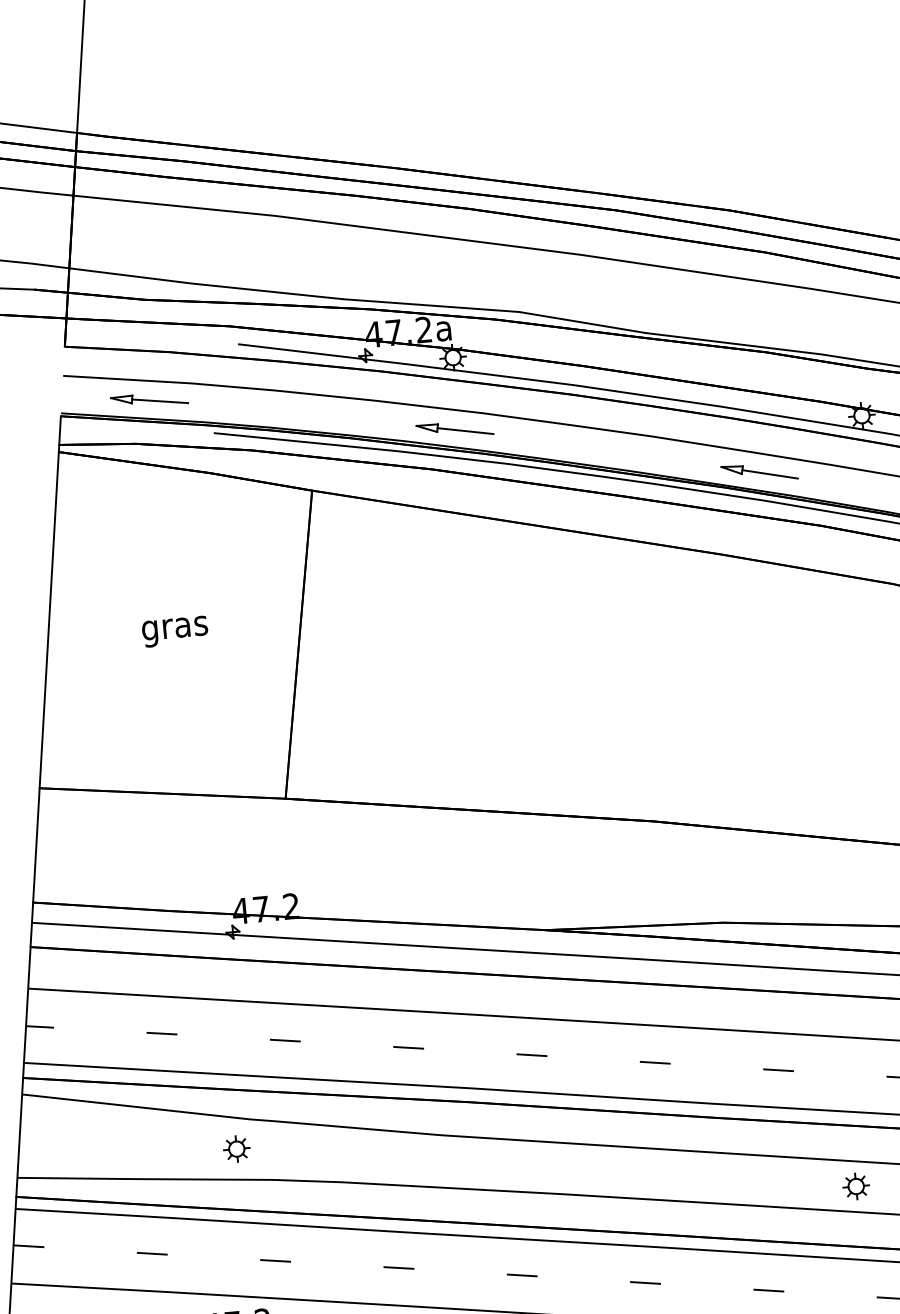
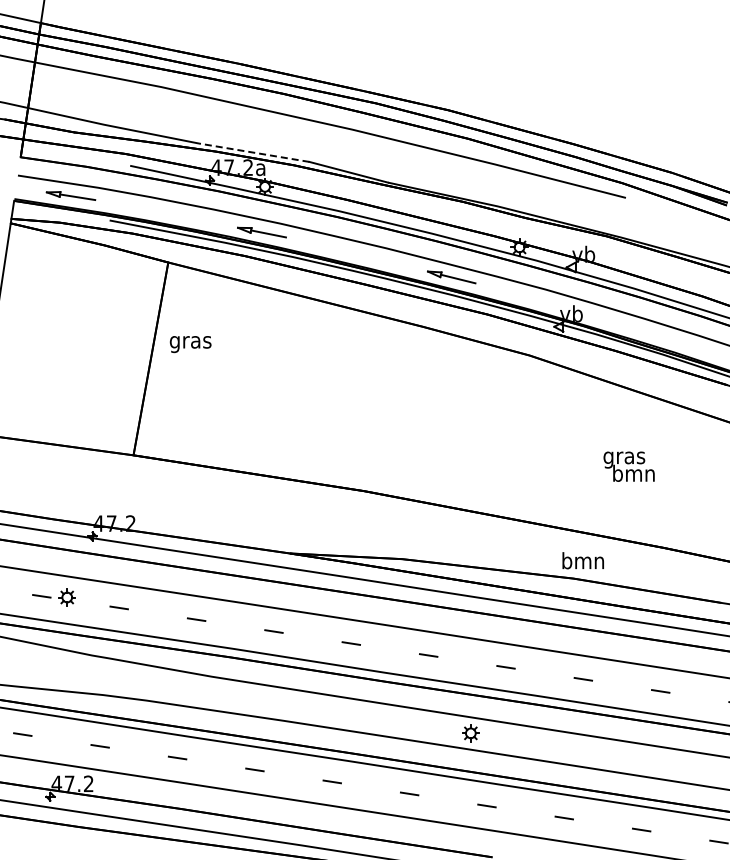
line: (431, 305) -> (254, 152), solid -> dashed
text: (174, 631) -> (190, 344), moved
part: (235, 1149) -> (66, 597), moved

